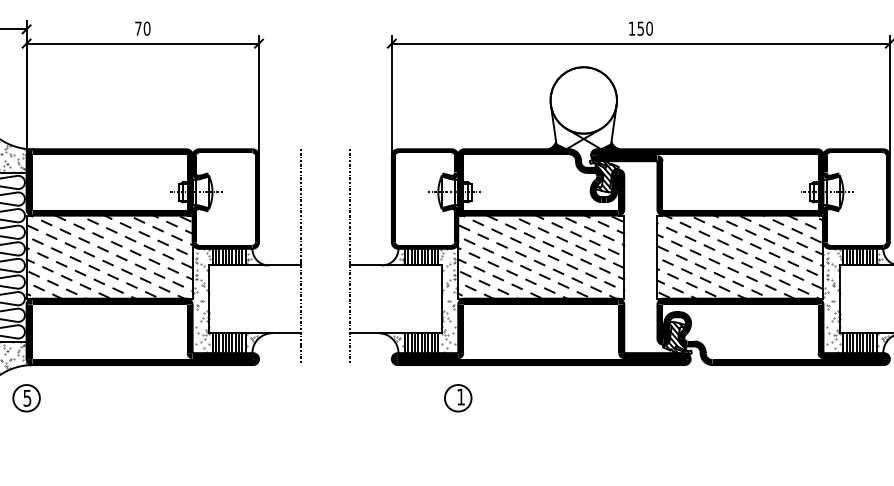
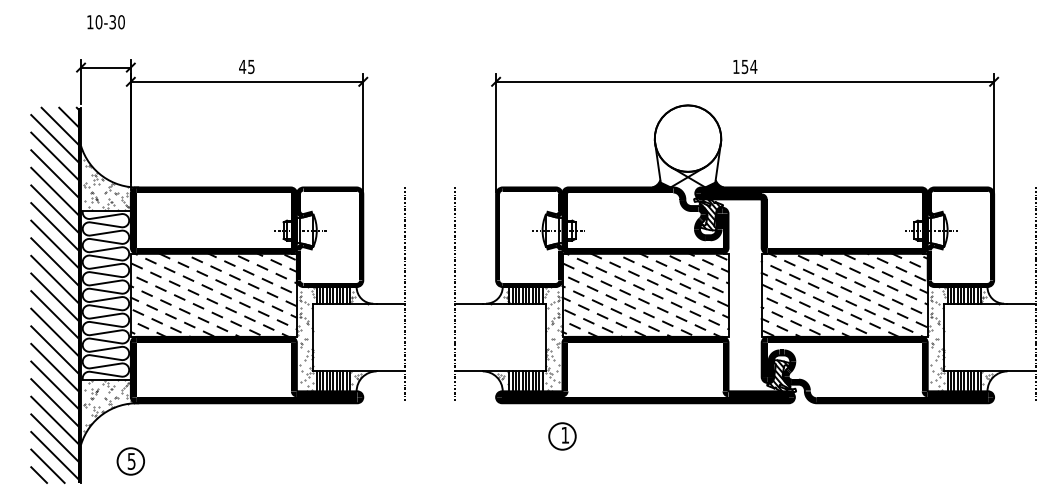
text: (142, 28) -> (246, 66), 70 -> 45
text: (649, 28) -> (753, 66), 150 -> 154
part: (26, 398) -> (130, 461), moved

